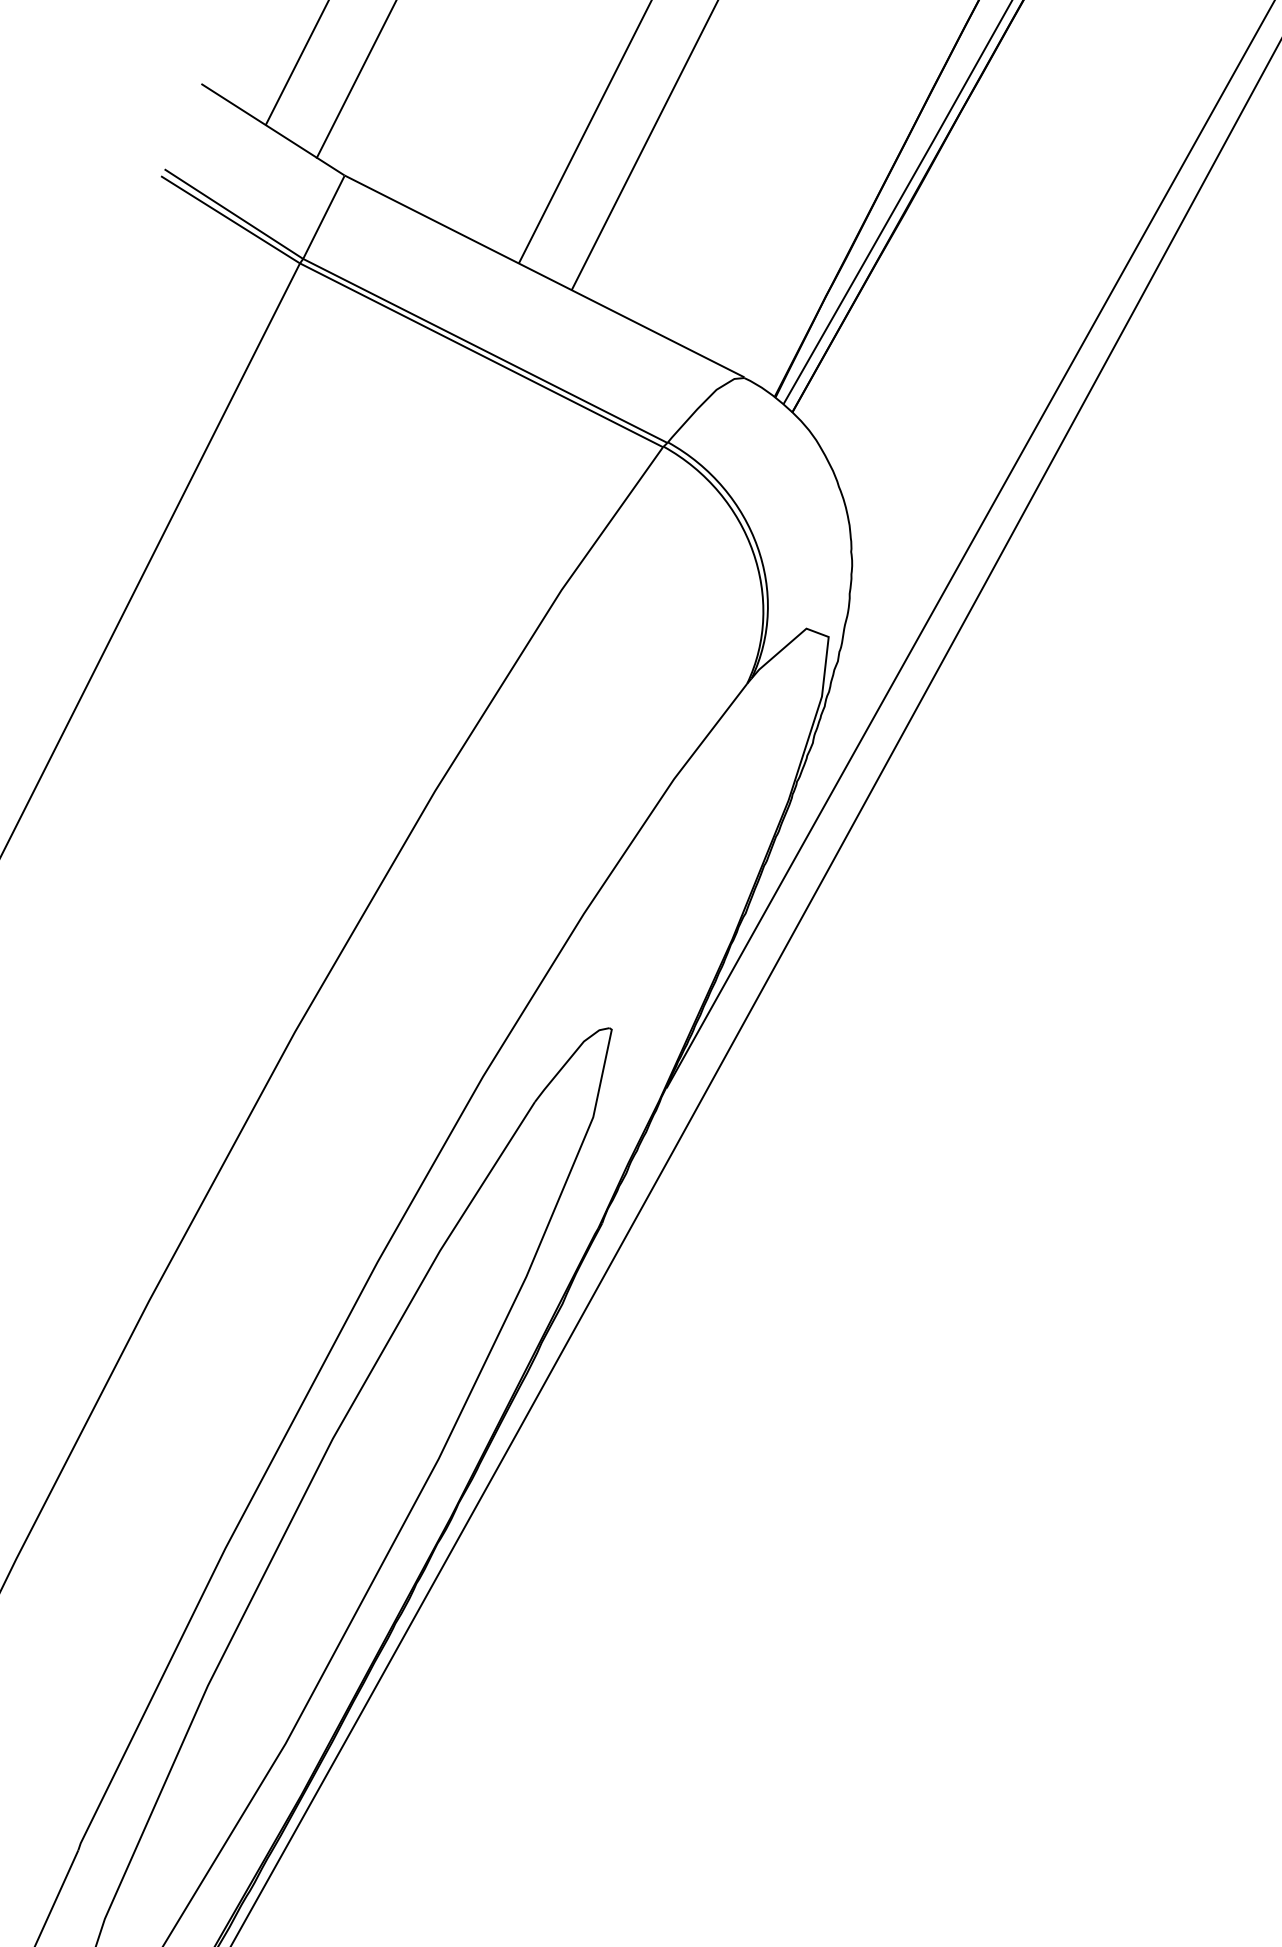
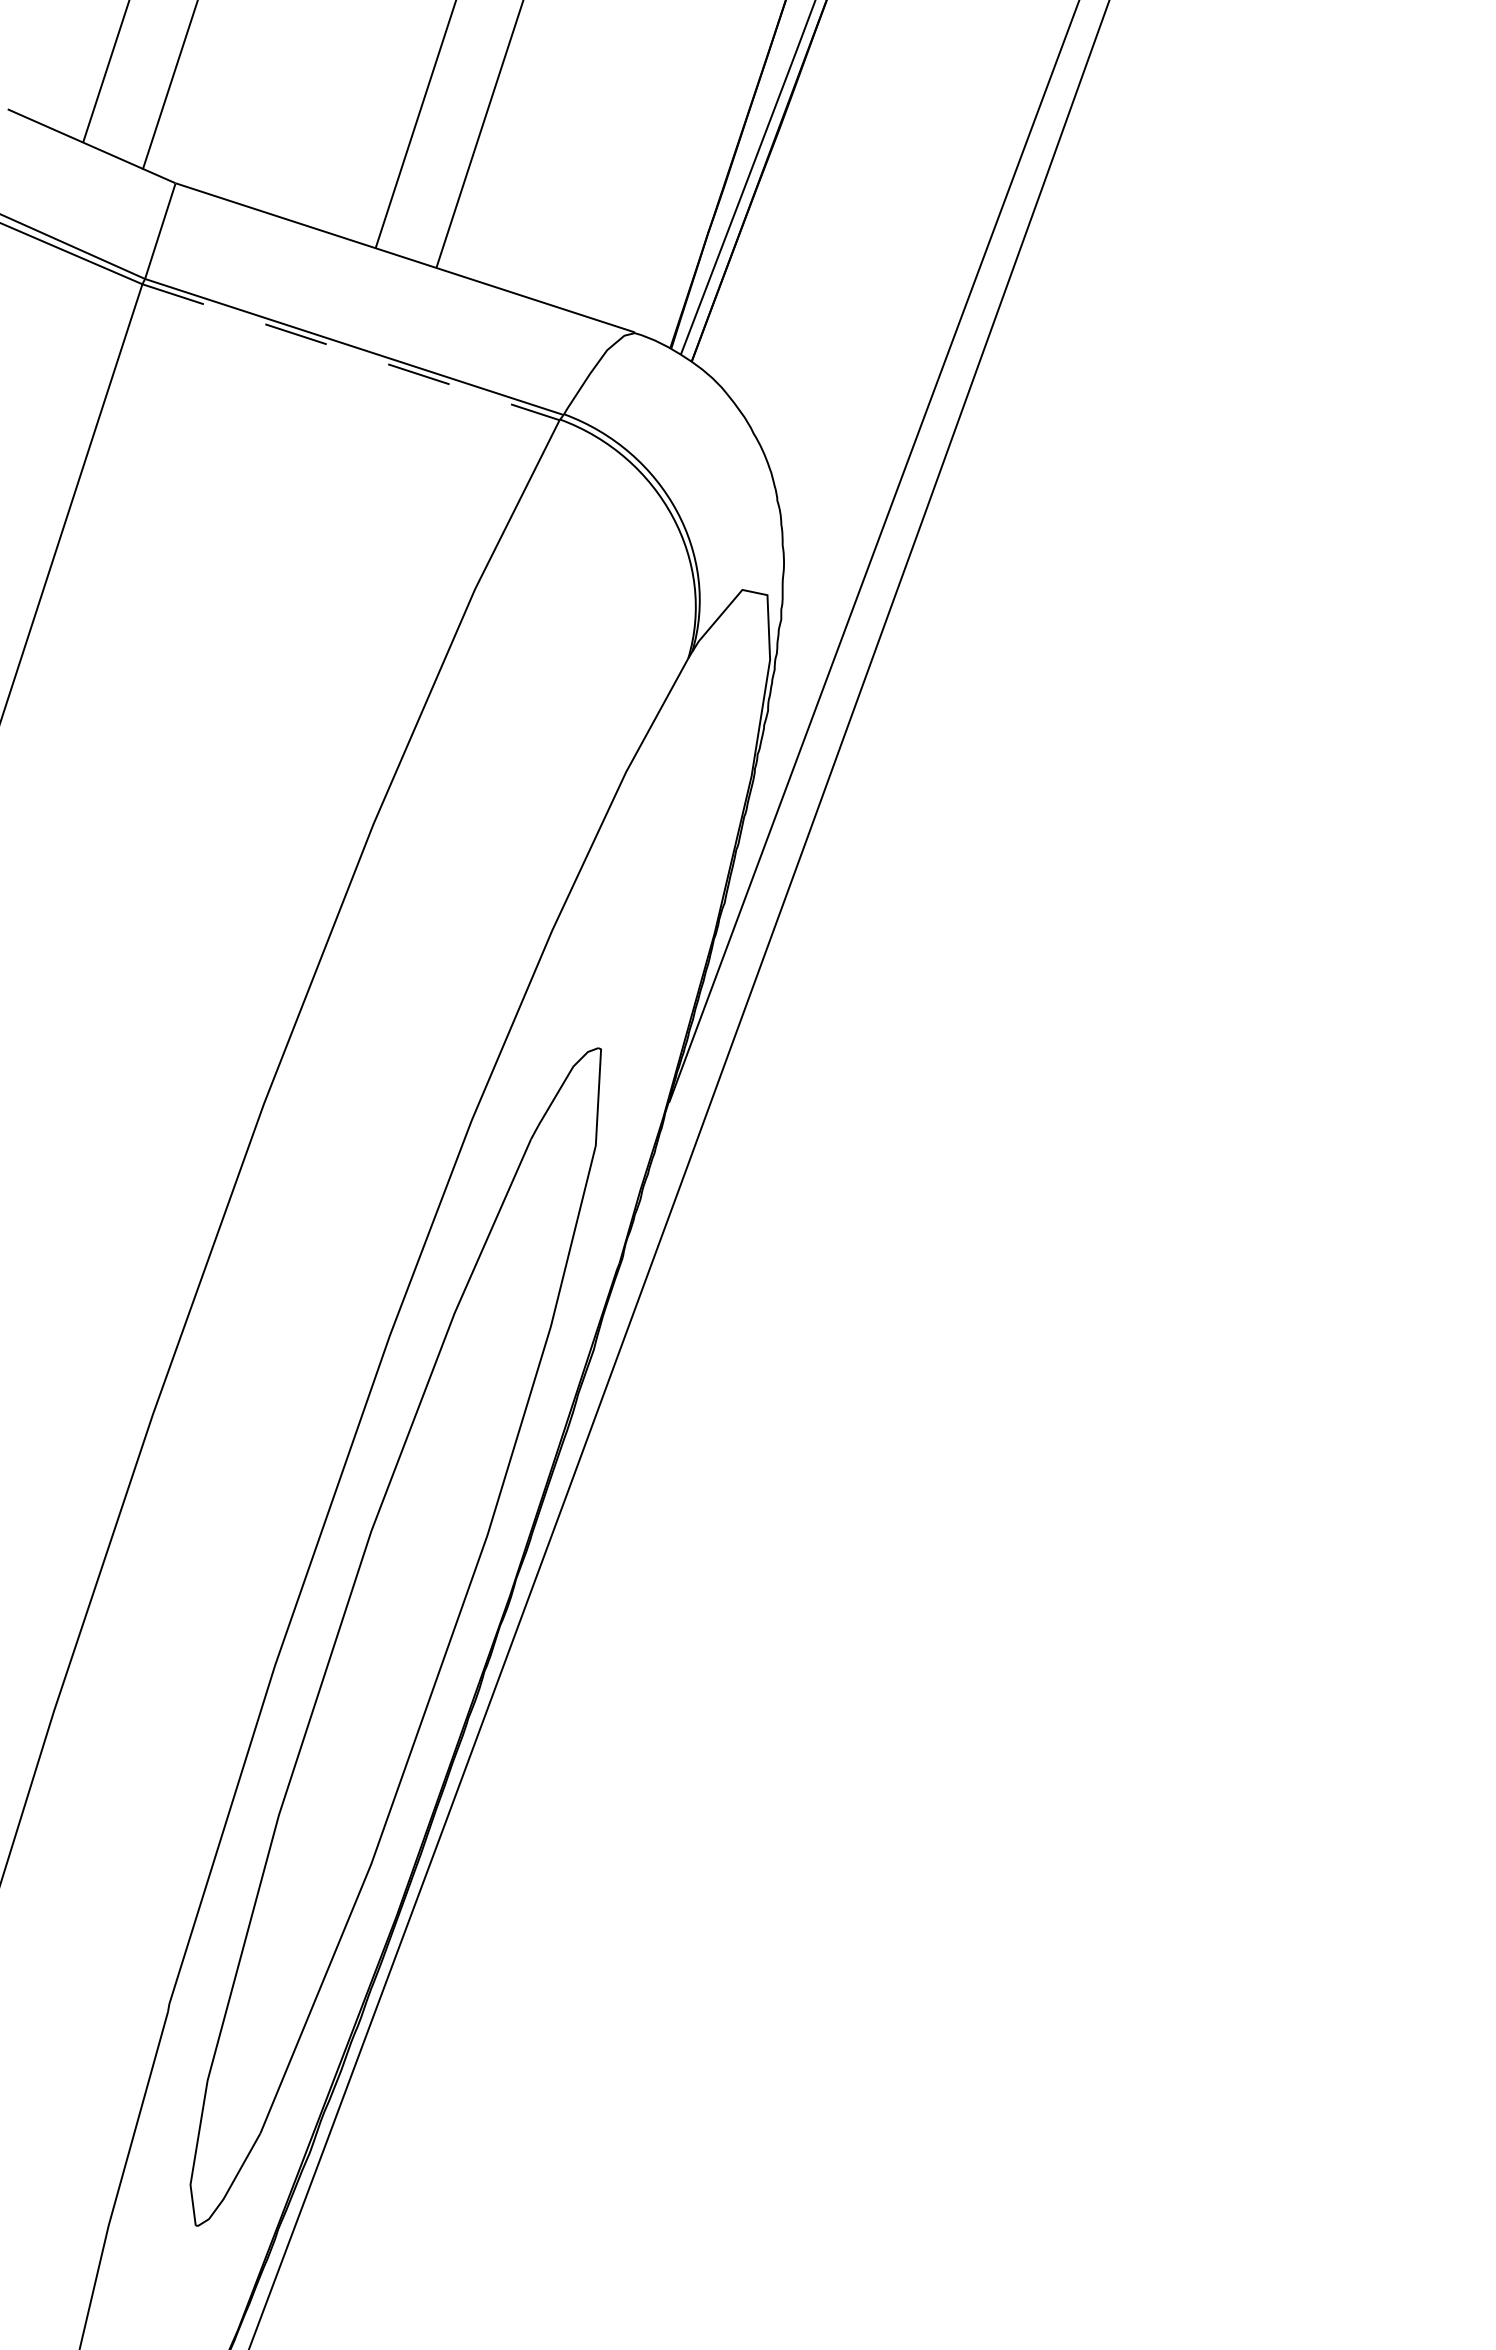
line: (481, 355) -> (351, 352), solid -> dashed

